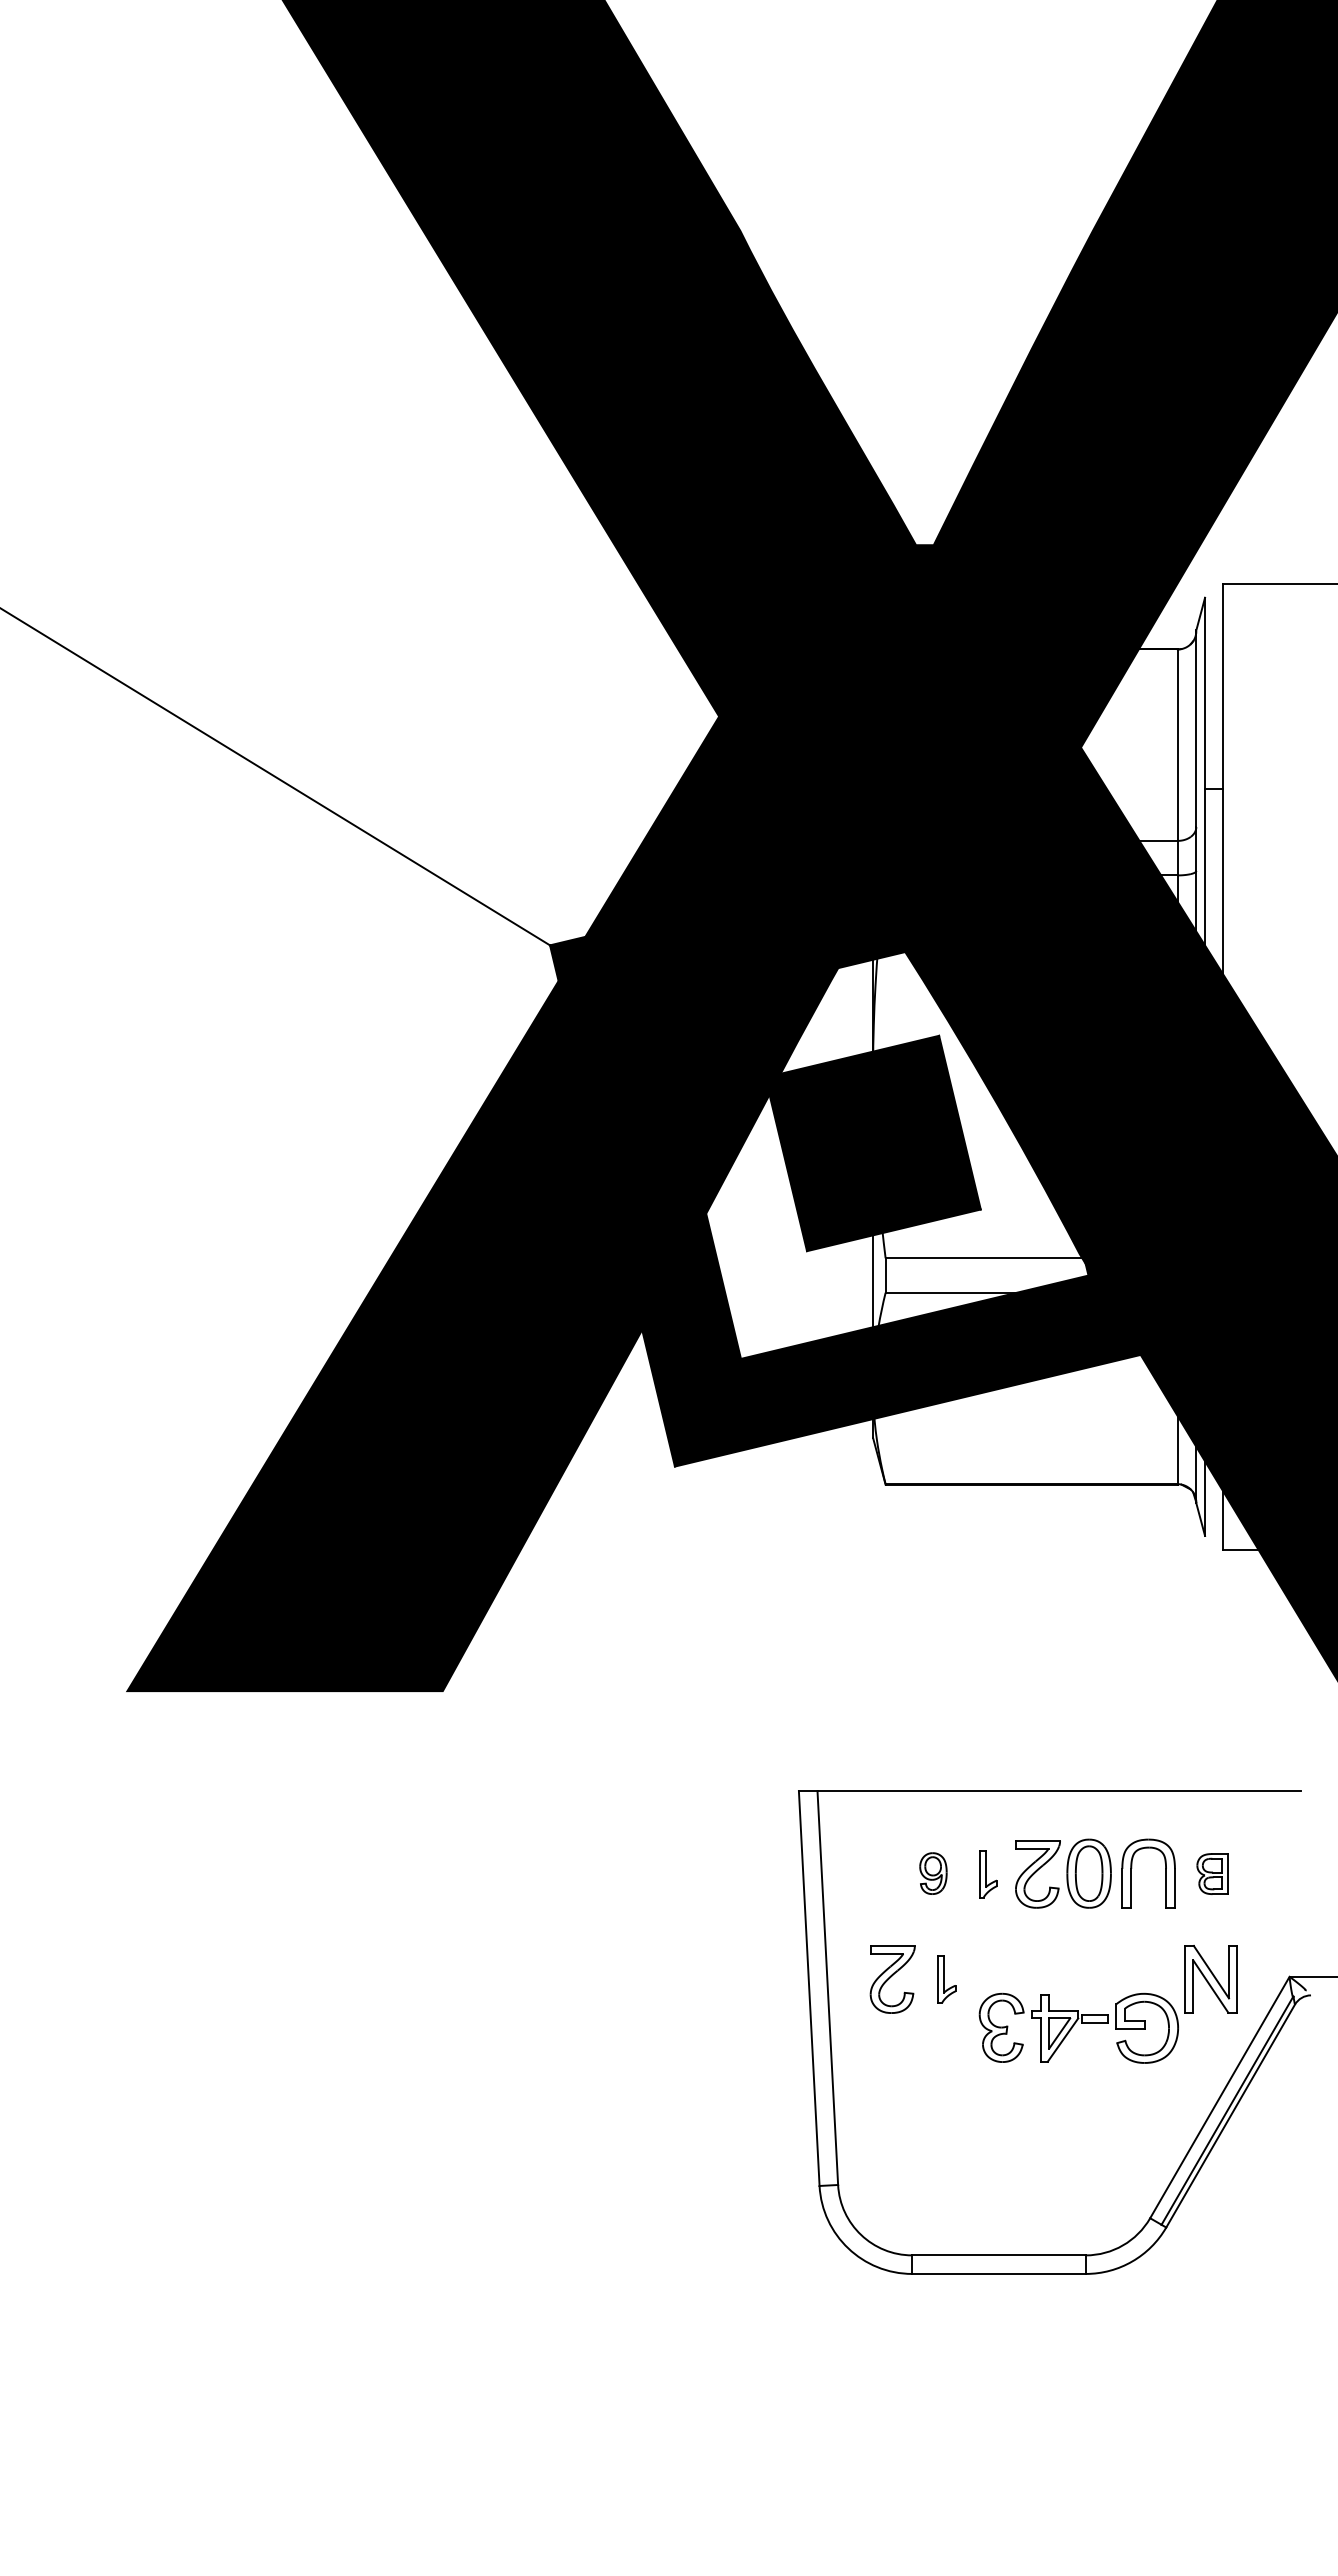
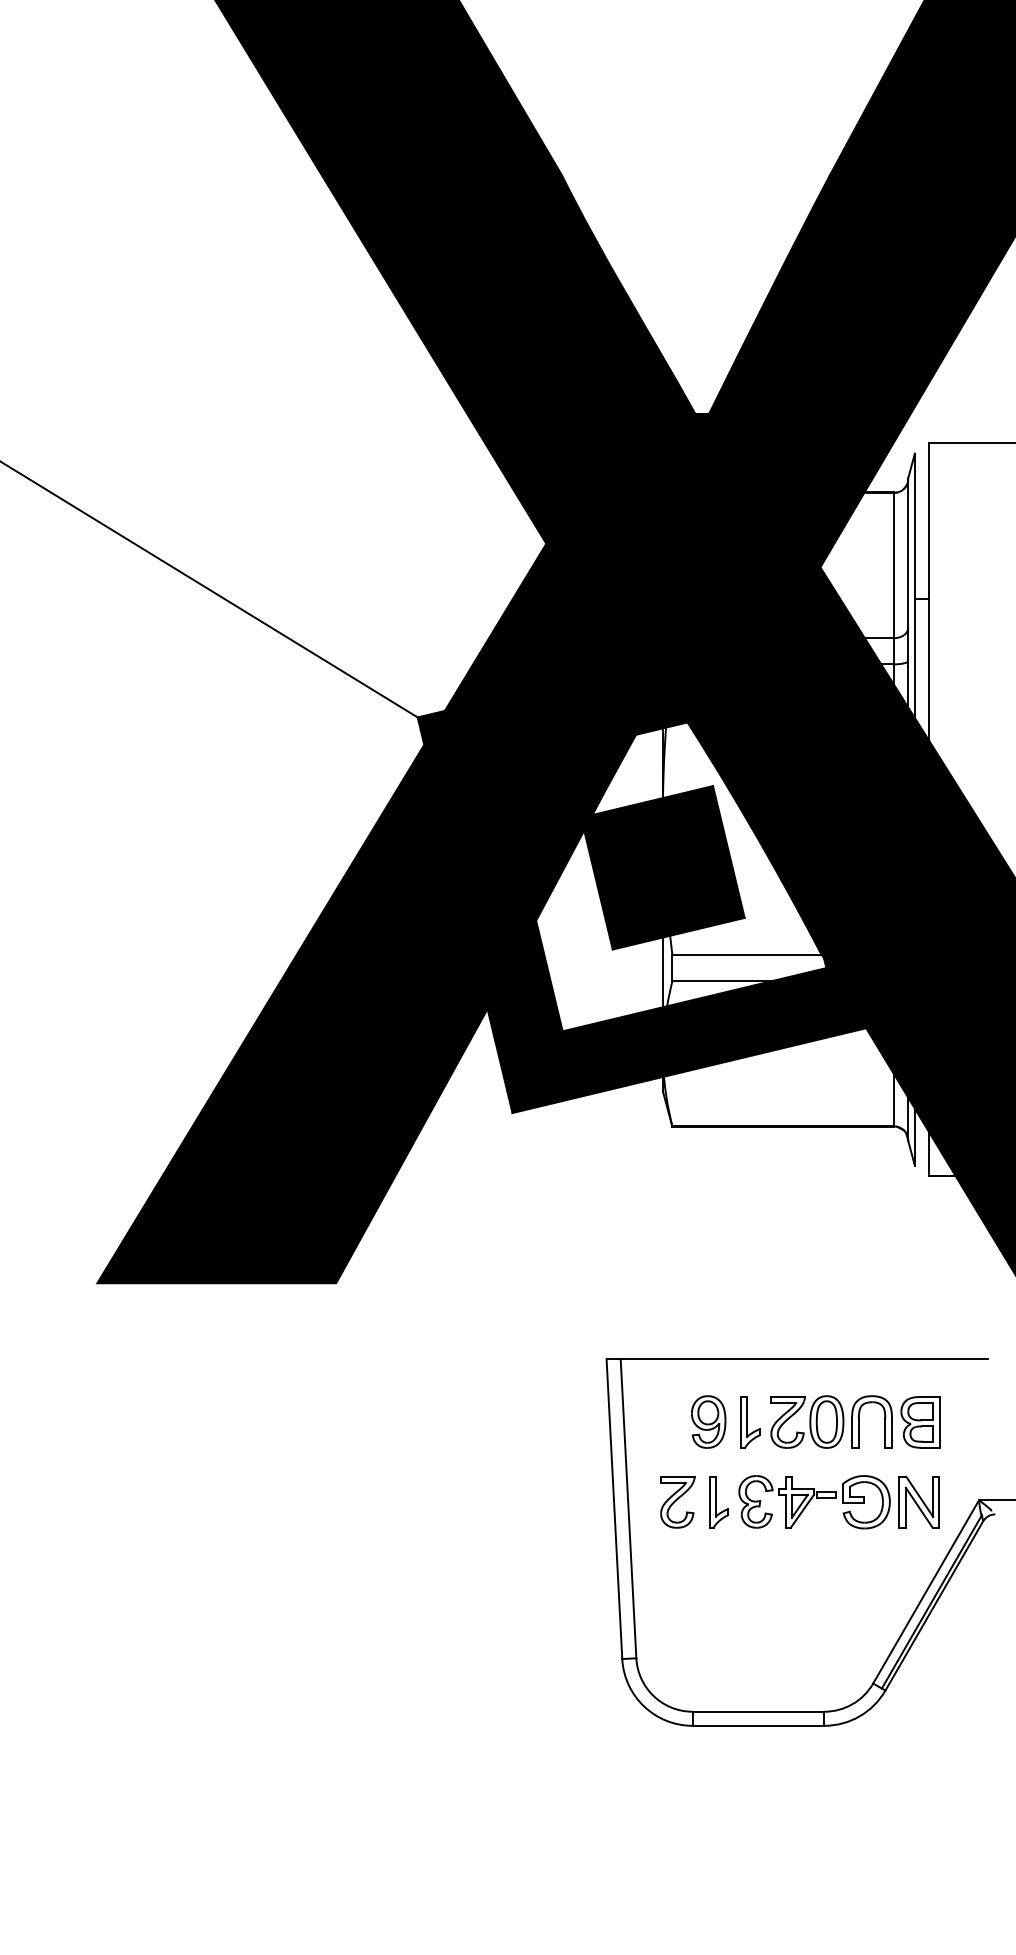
part: (933, 1873) -> (708, 1421), size x1.67
part: (1212, 1873) -> (920, 1421), size x1.67
part: (988, 1874) -> (750, 1422), size x1.43
part: (946, 1979) -> (718, 1502), size x1.43
part: (1078, 2027) -> (814, 1501), moved

